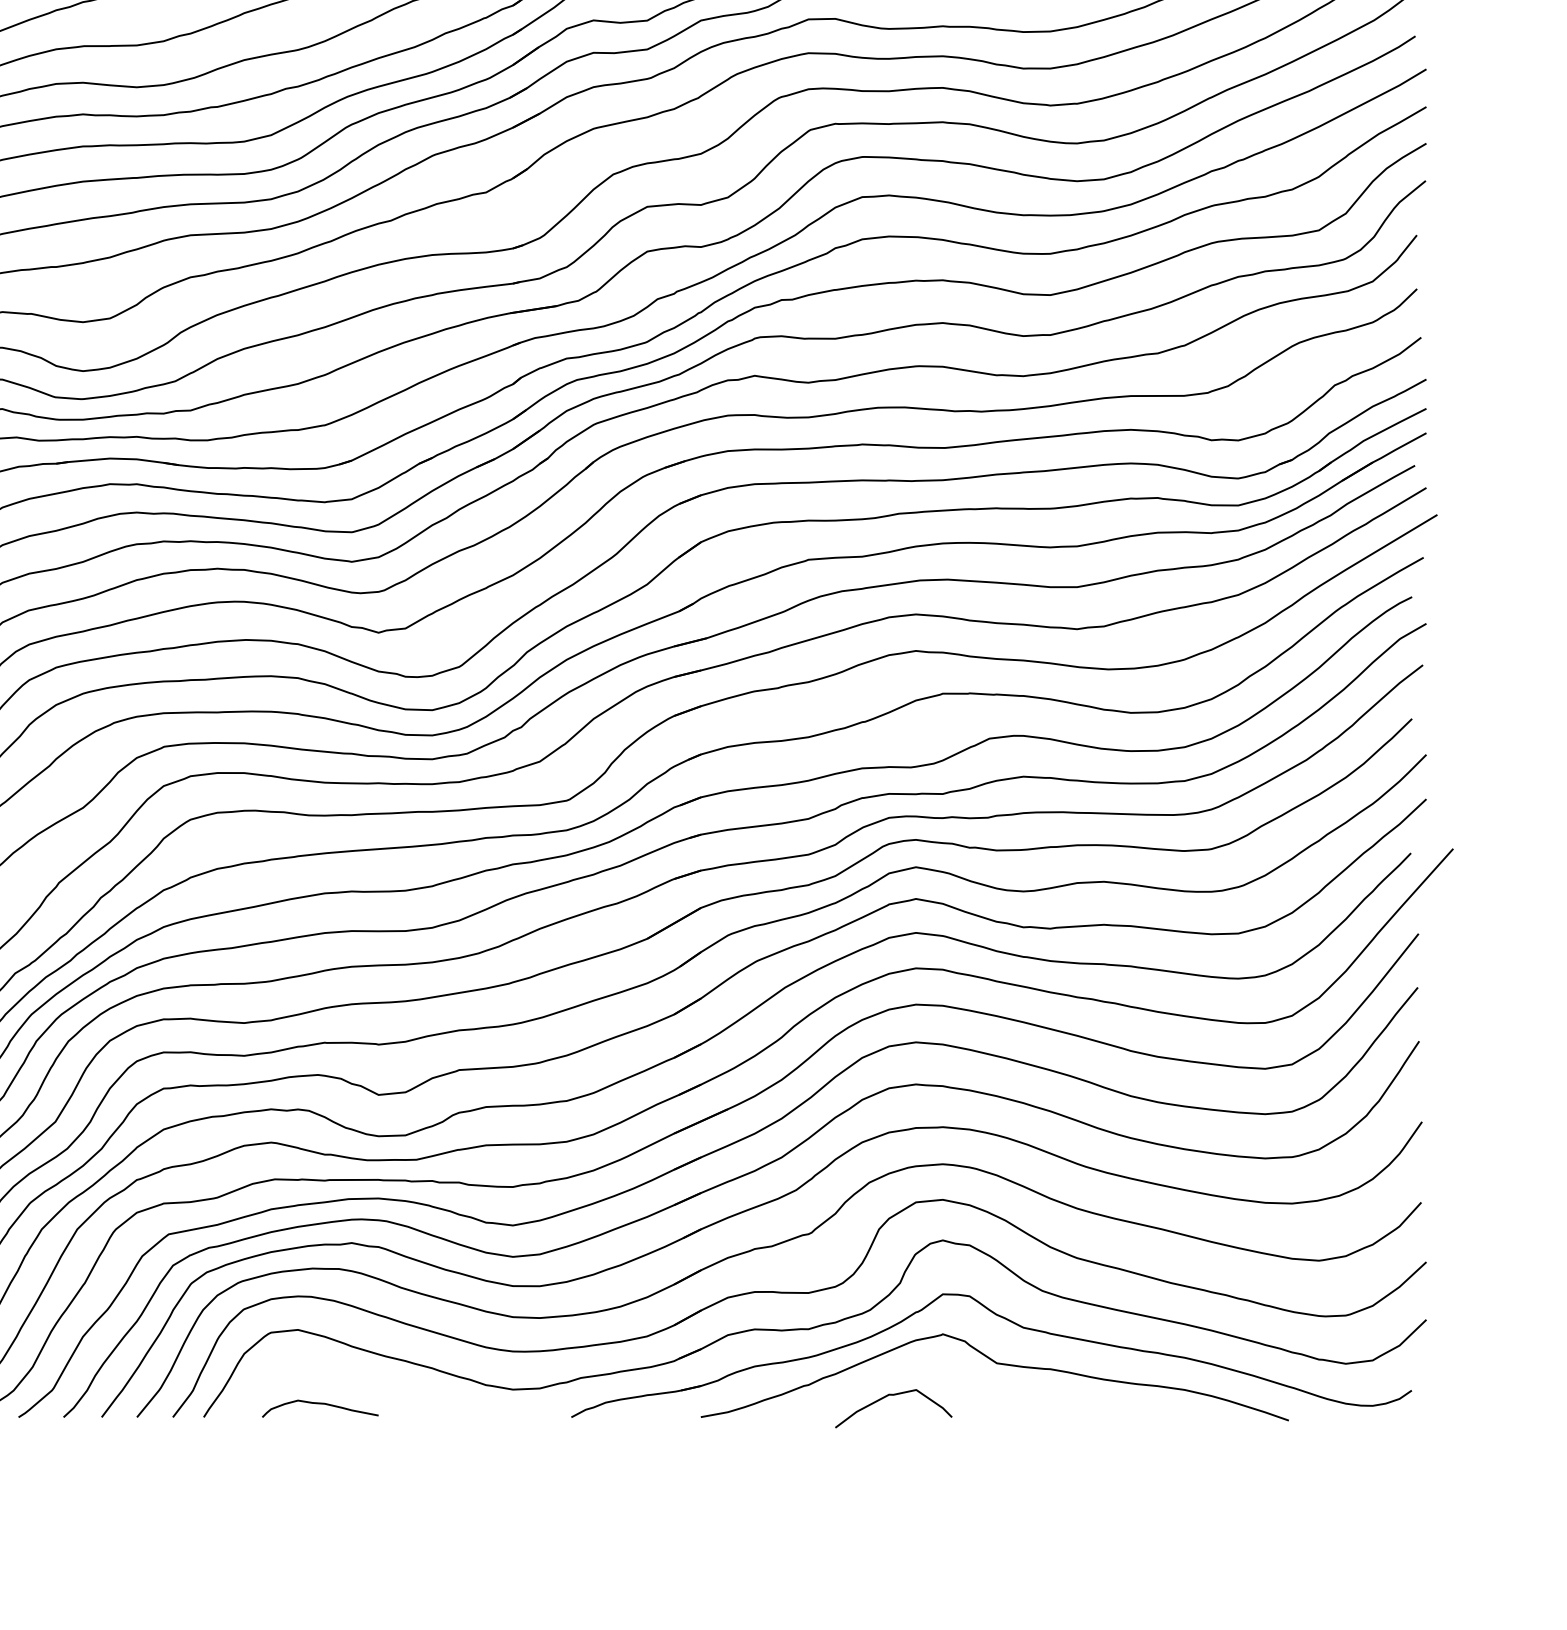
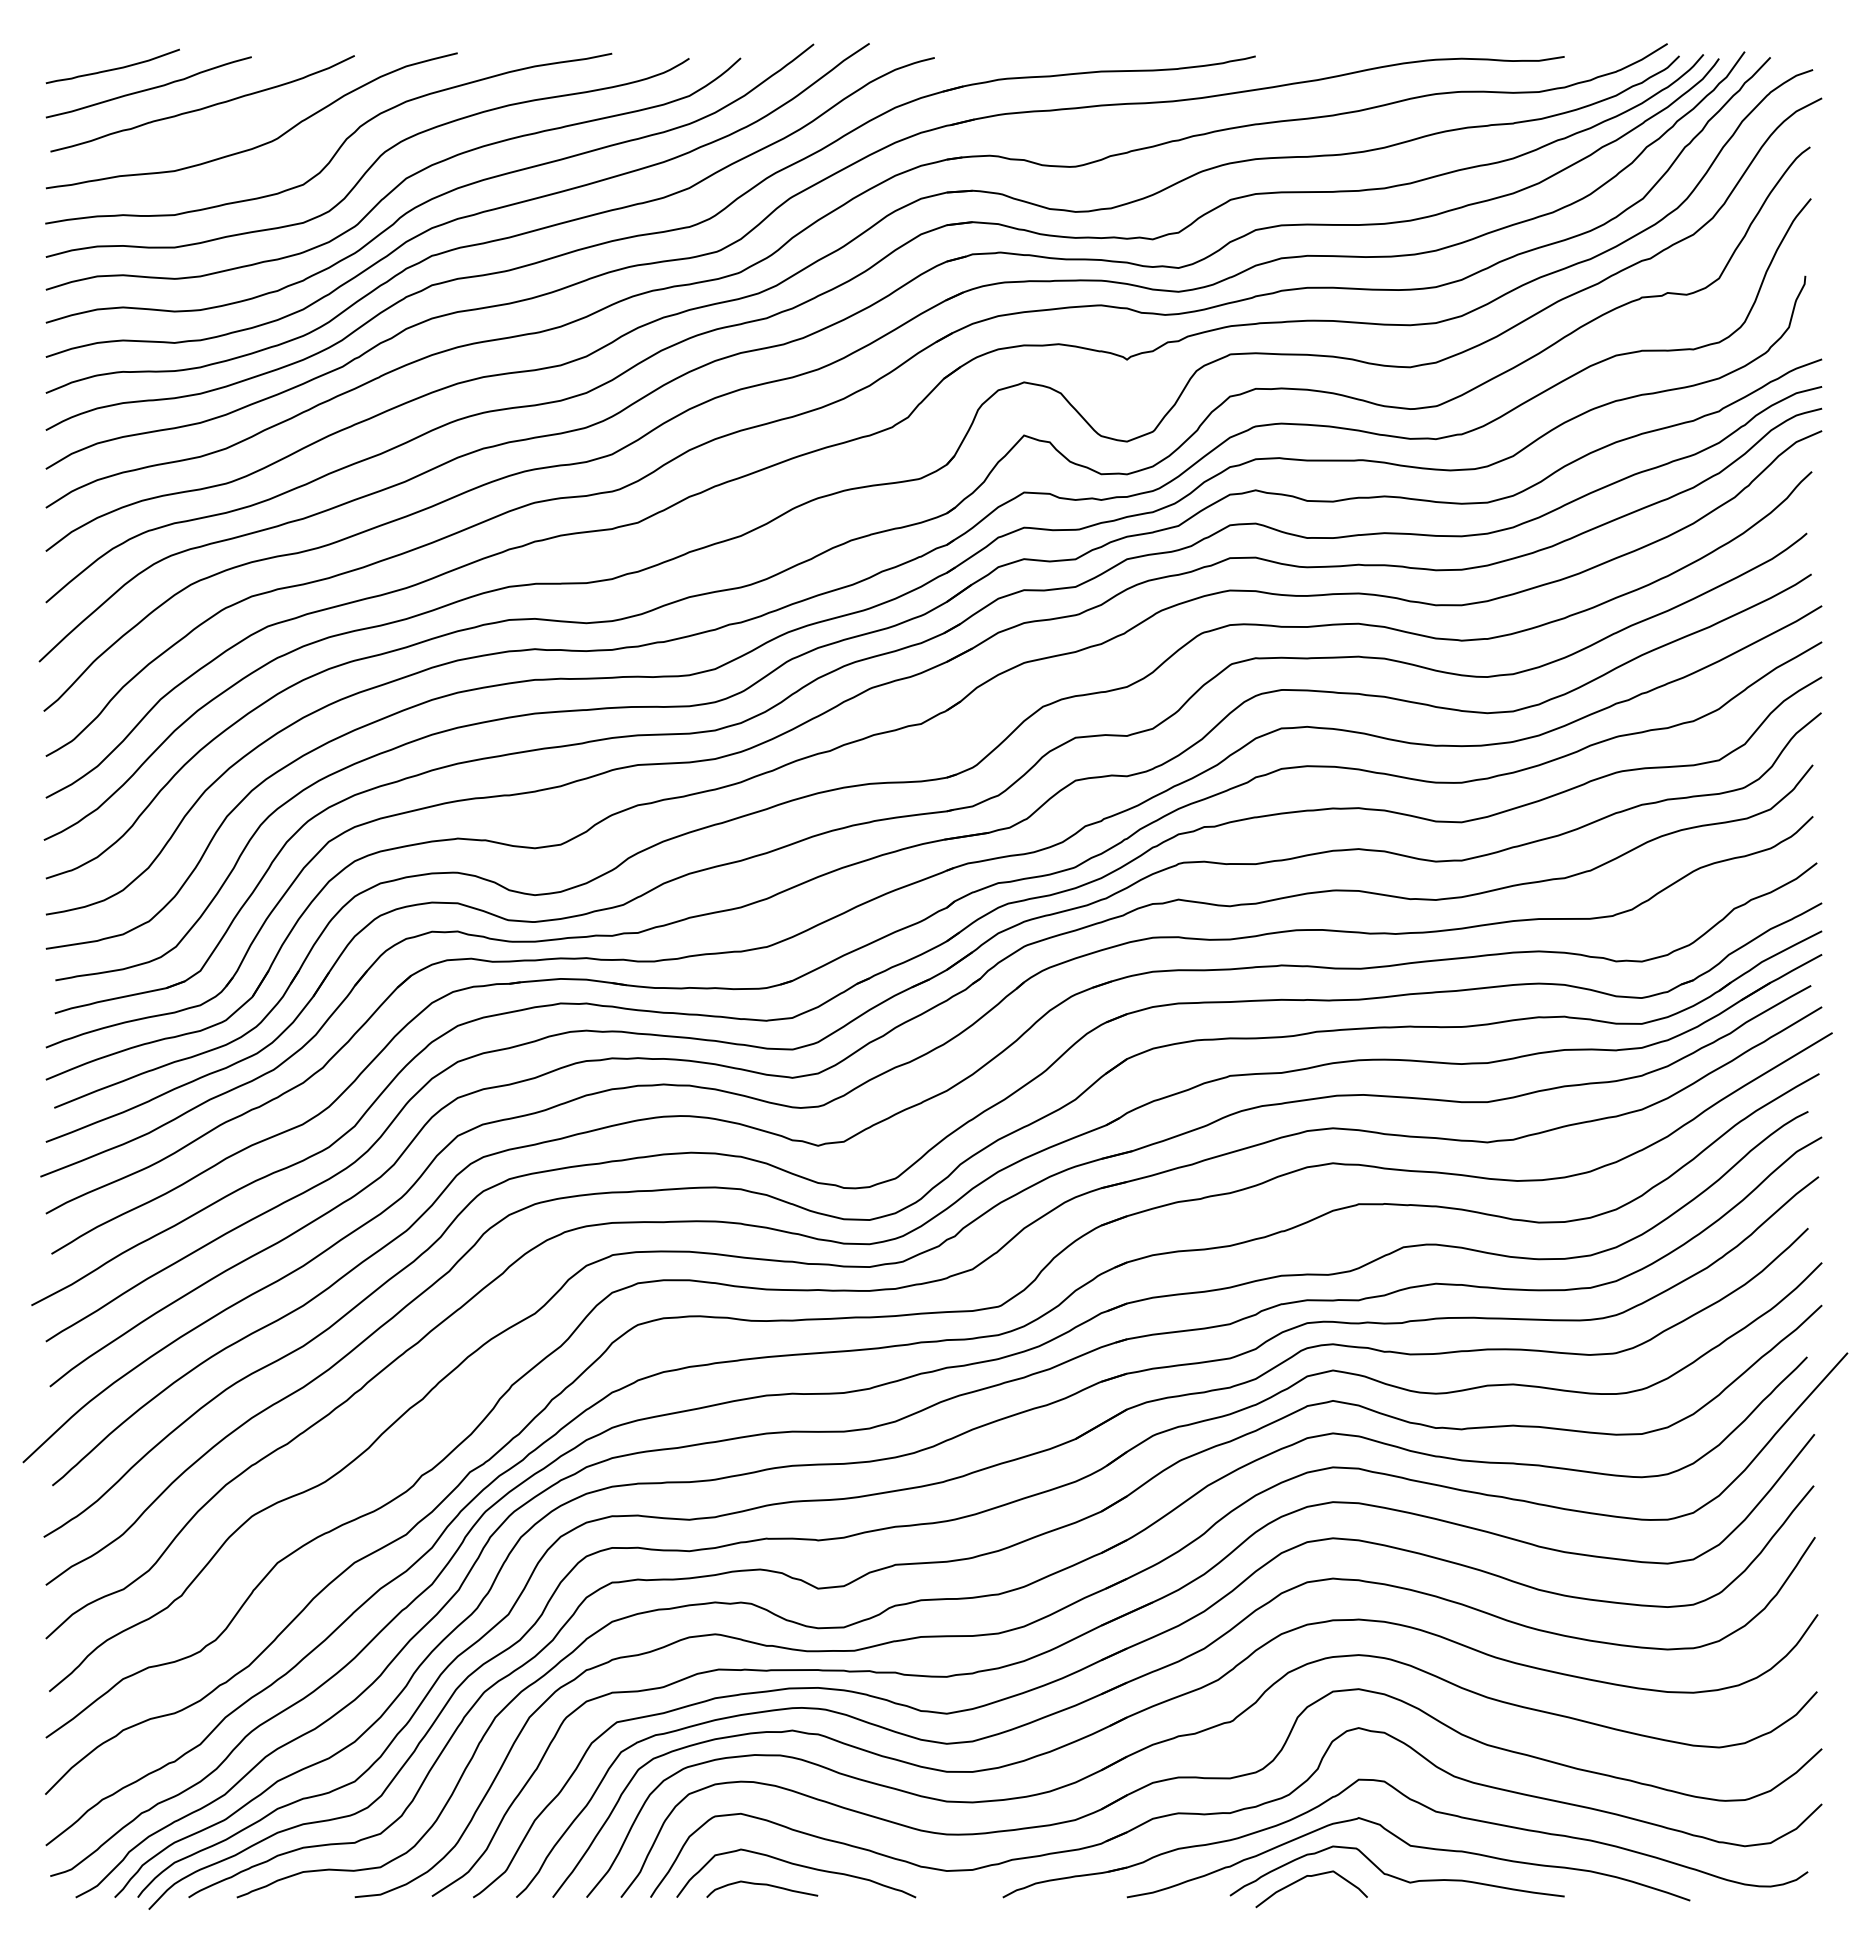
curve: (359, 1384) -> (799, 1866), added
curve: (979, 1394) -> (1393, 1875), added

